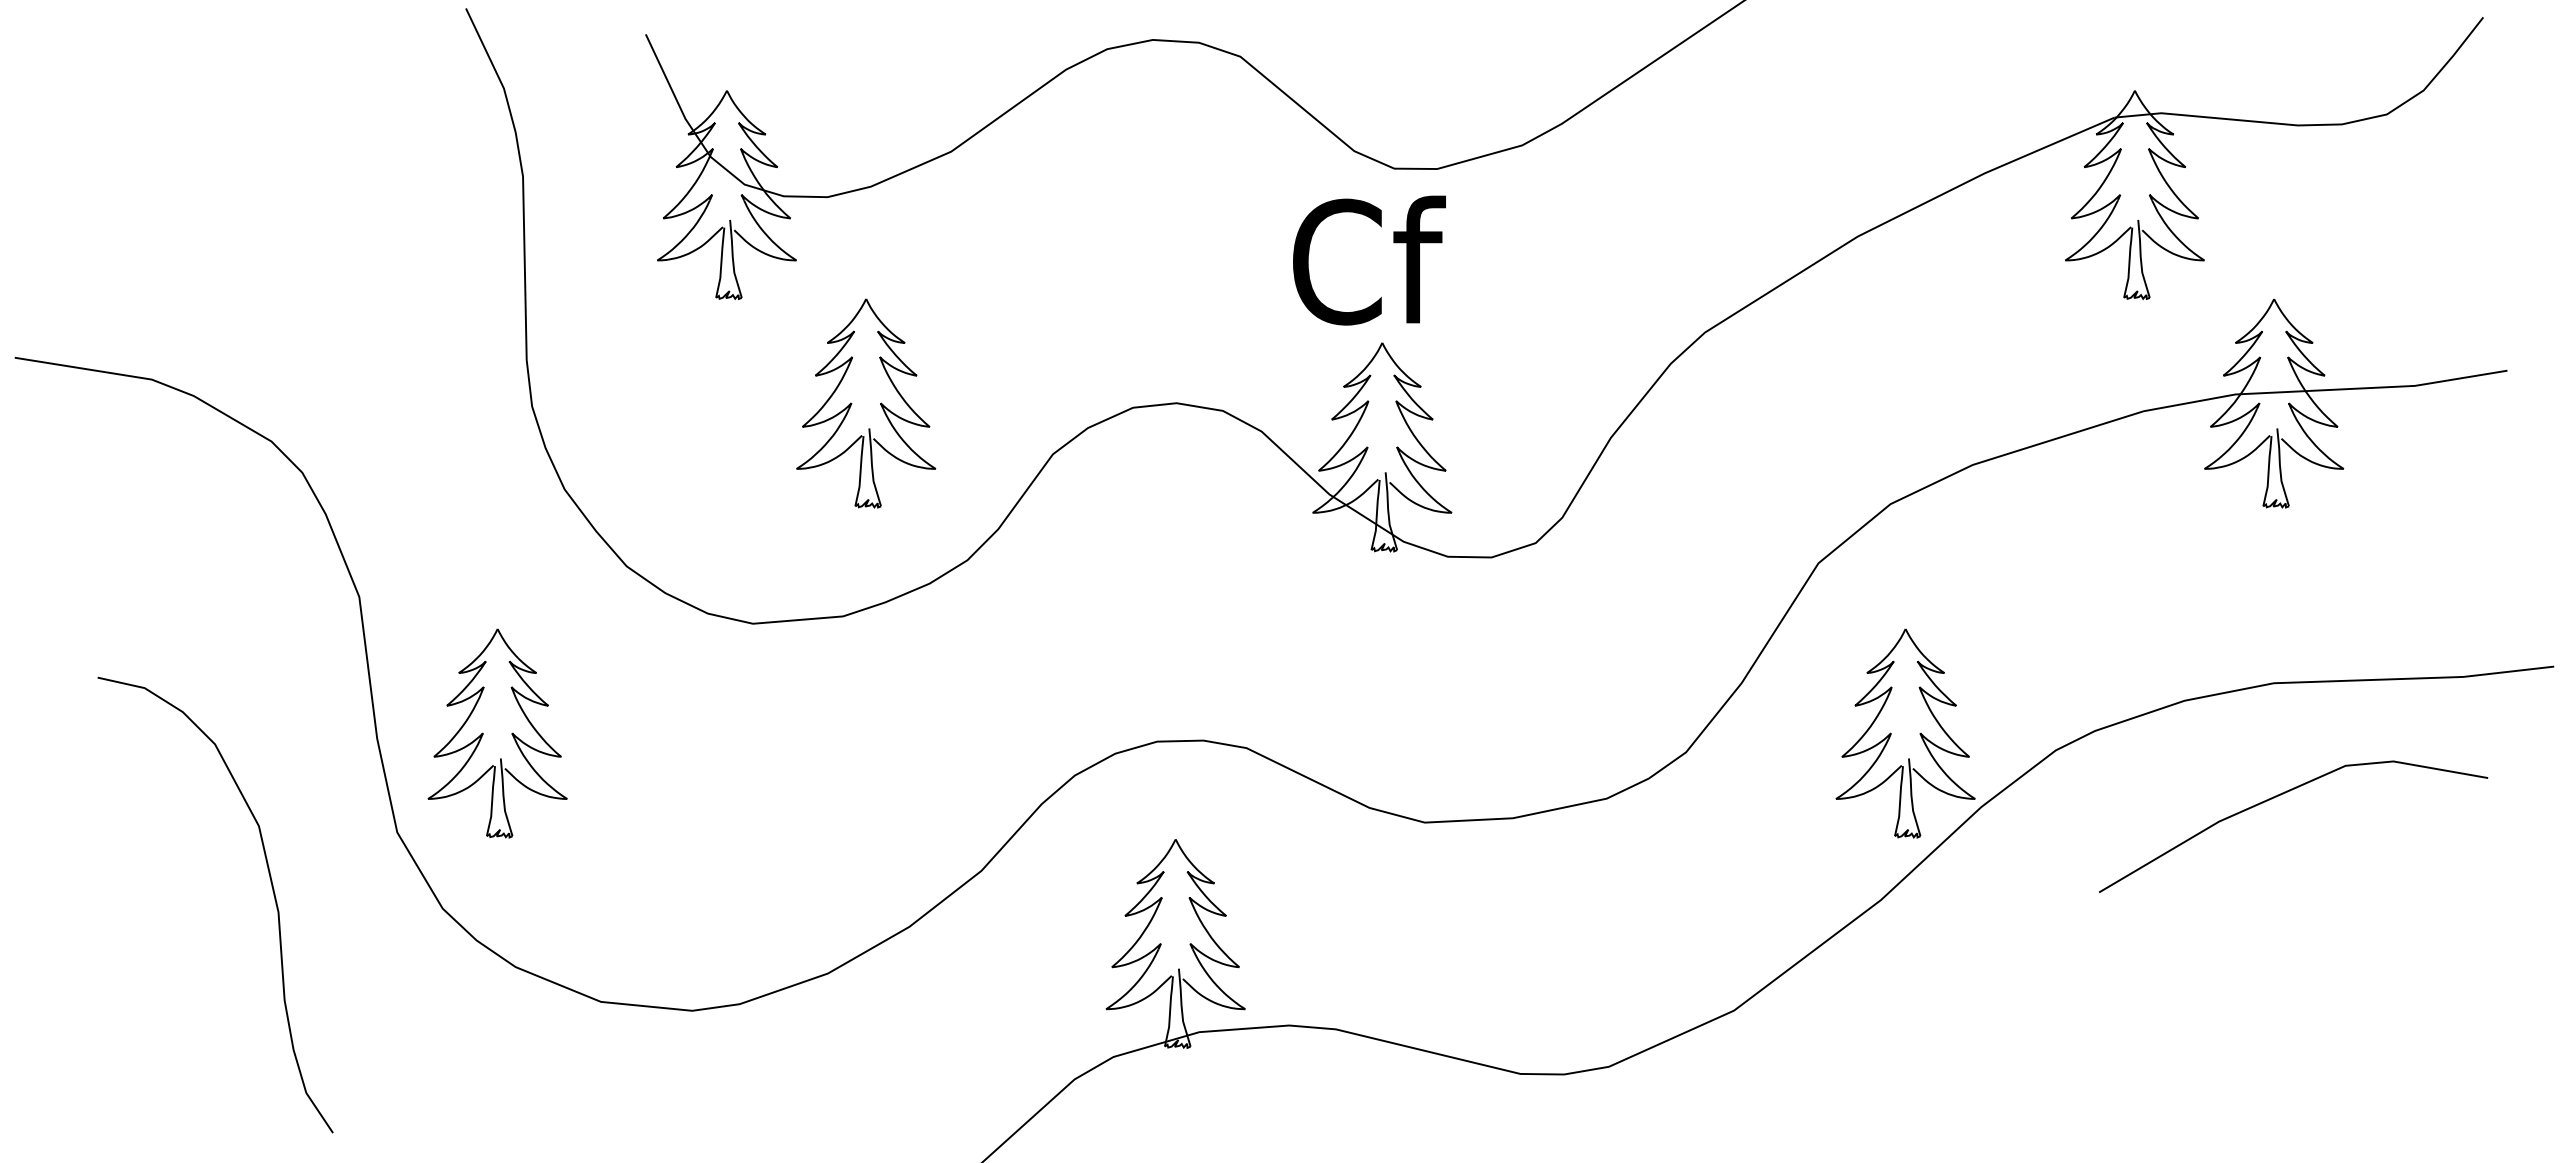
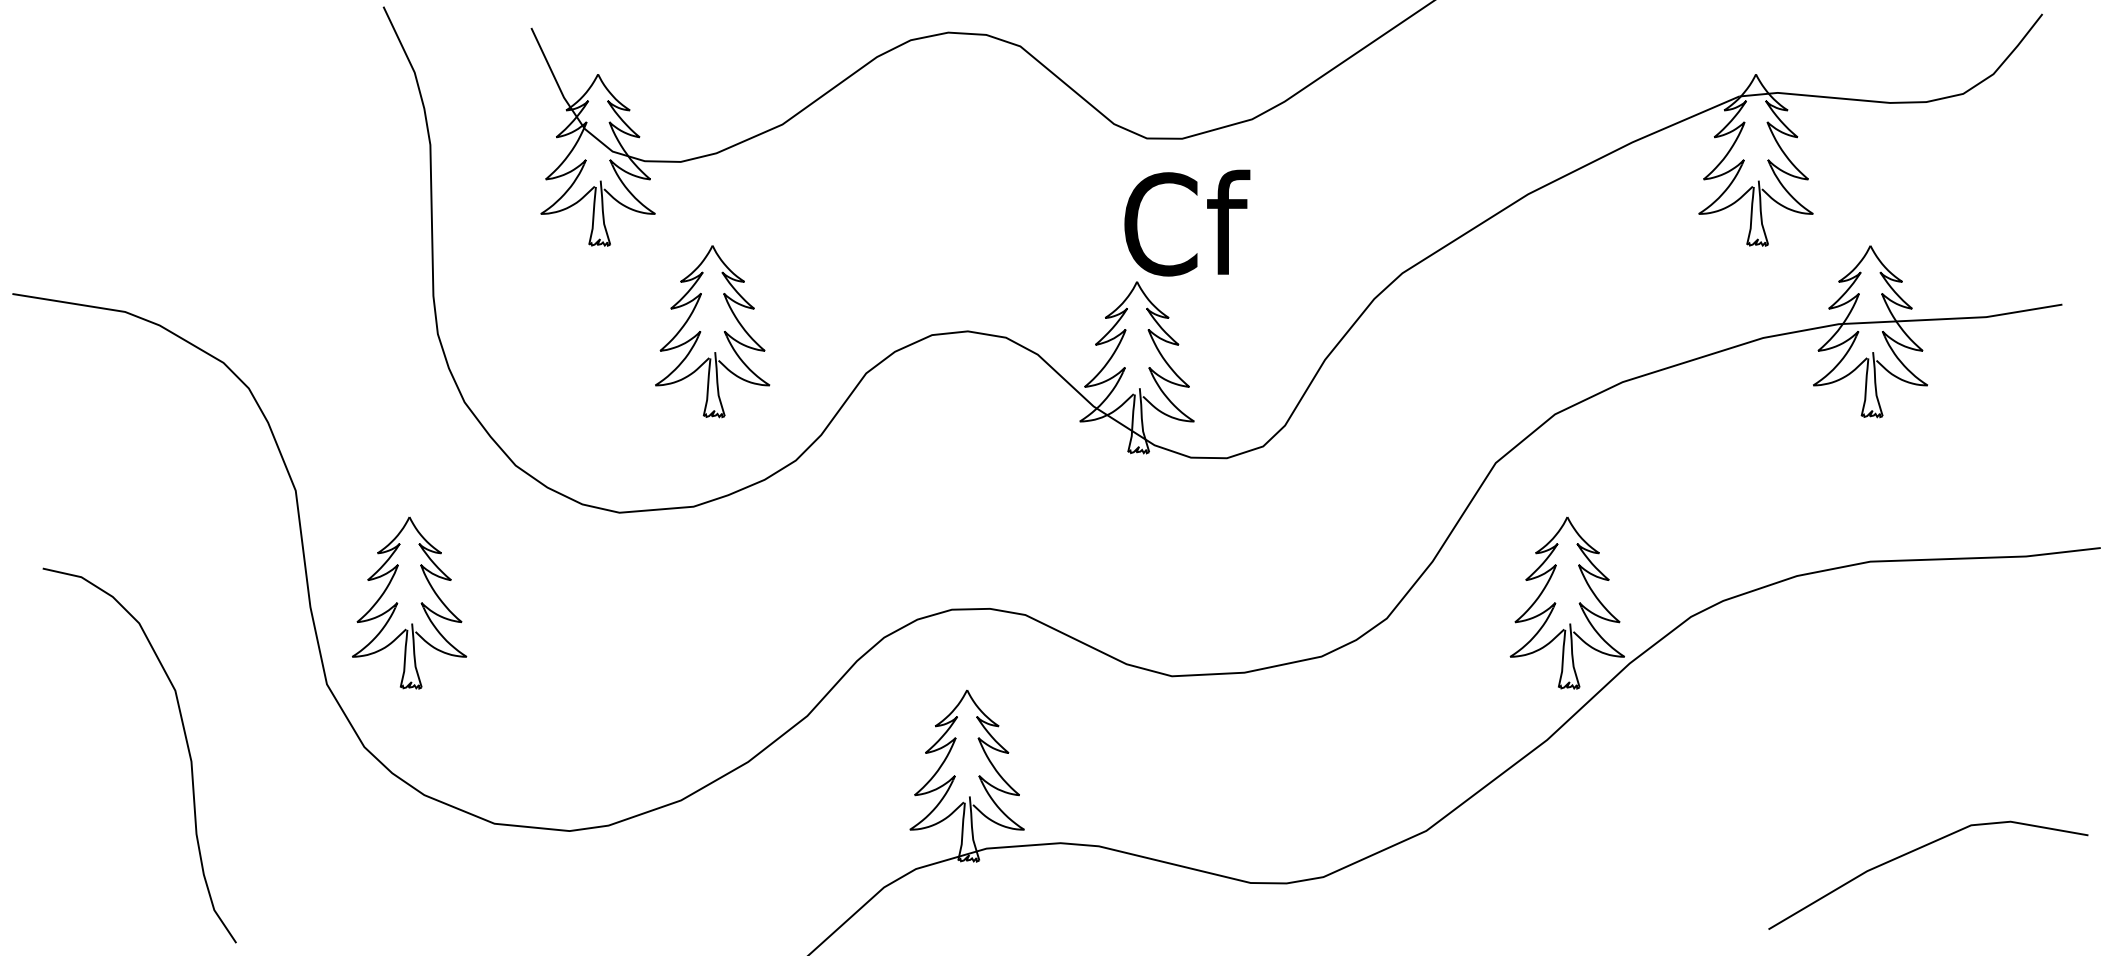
text: (1369, 260) -> (1187, 223), moved
line: (2281, 795) -> (1918, 849), moved
curve: (272, 891) -> (186, 744), moved

